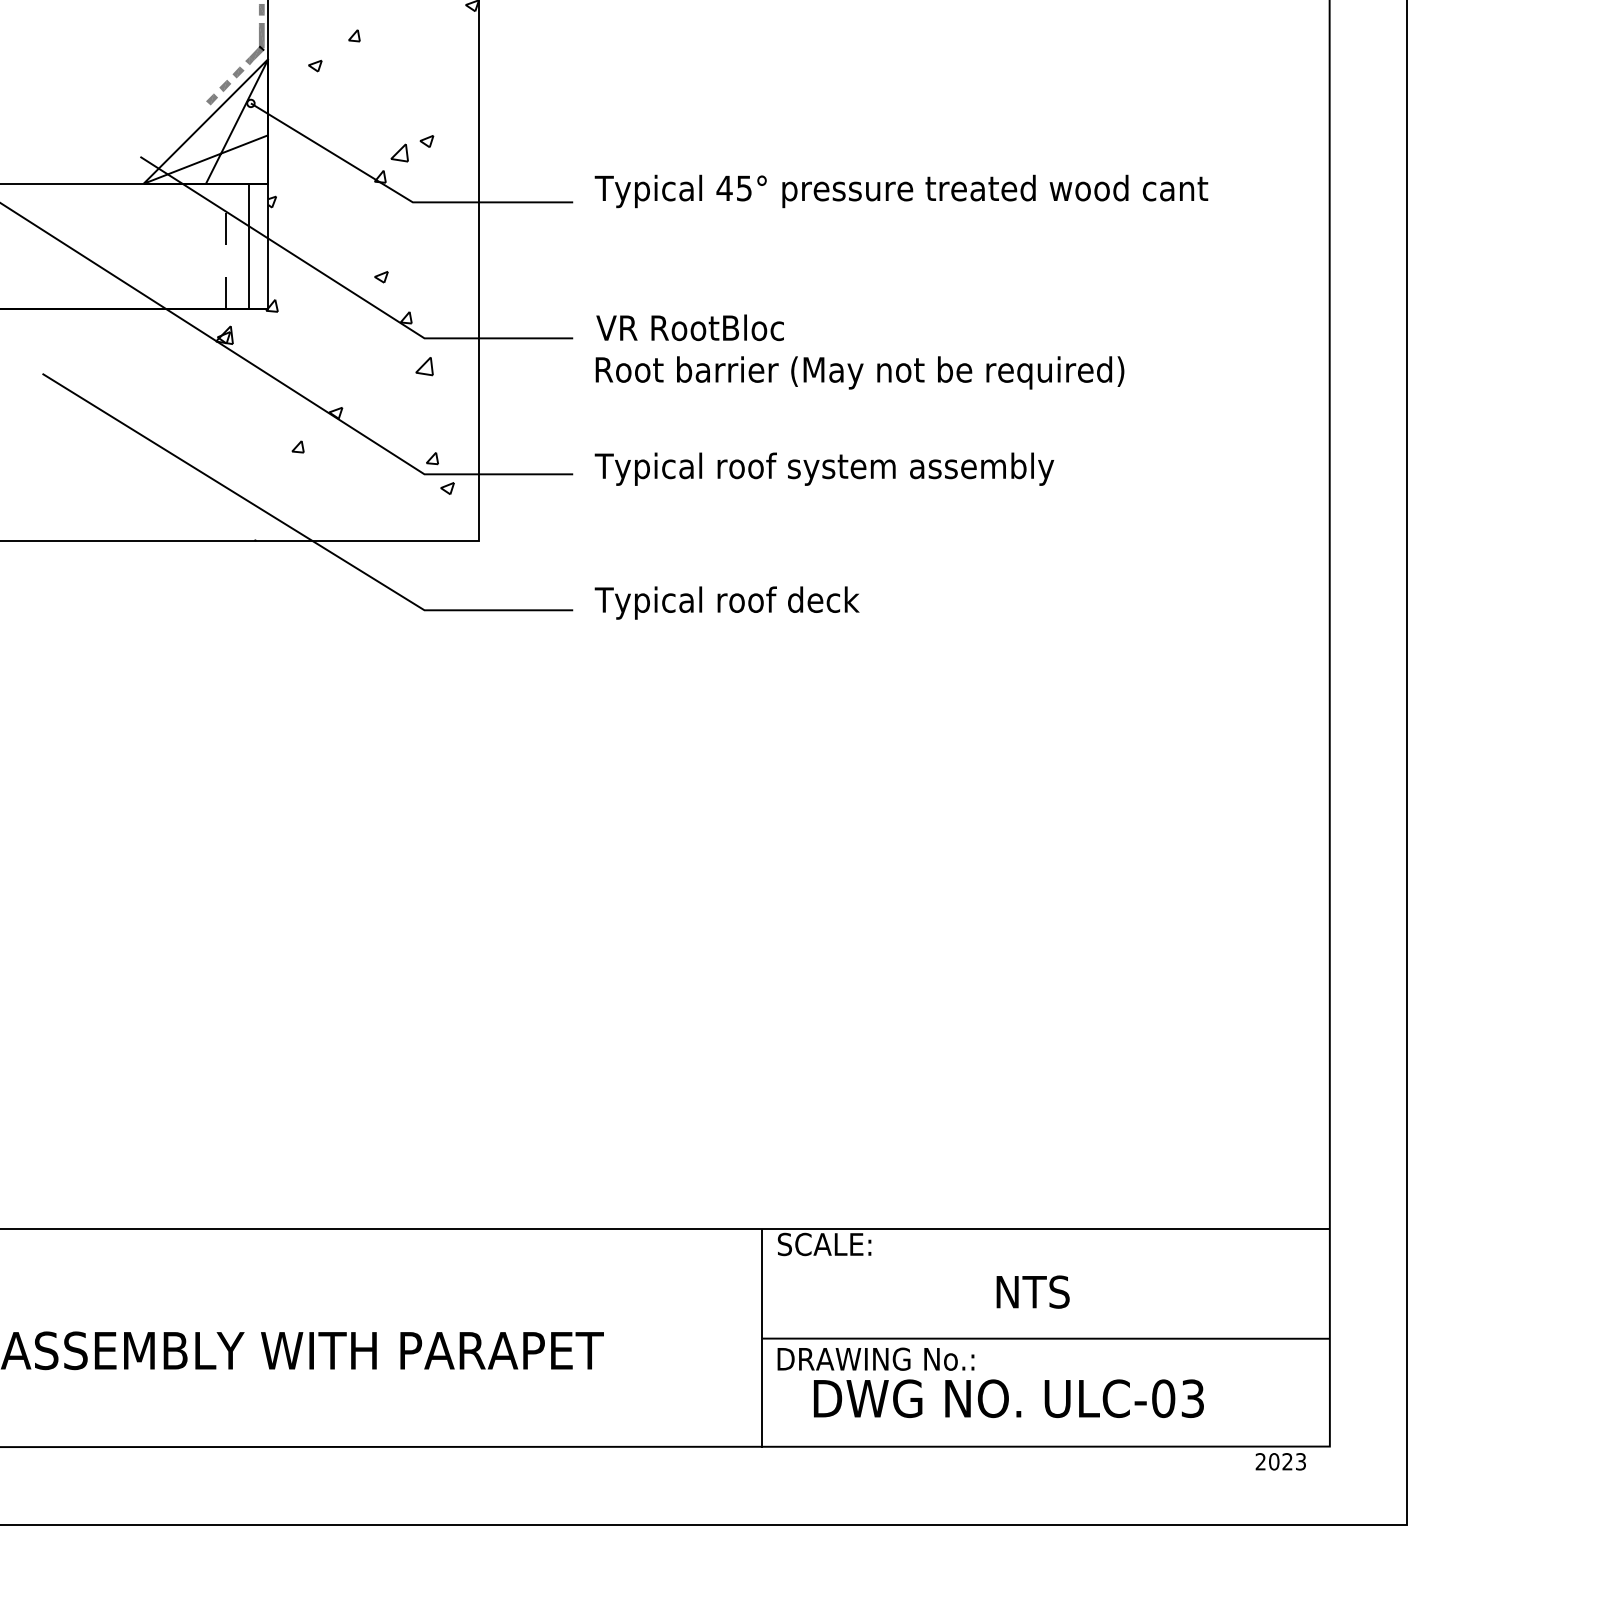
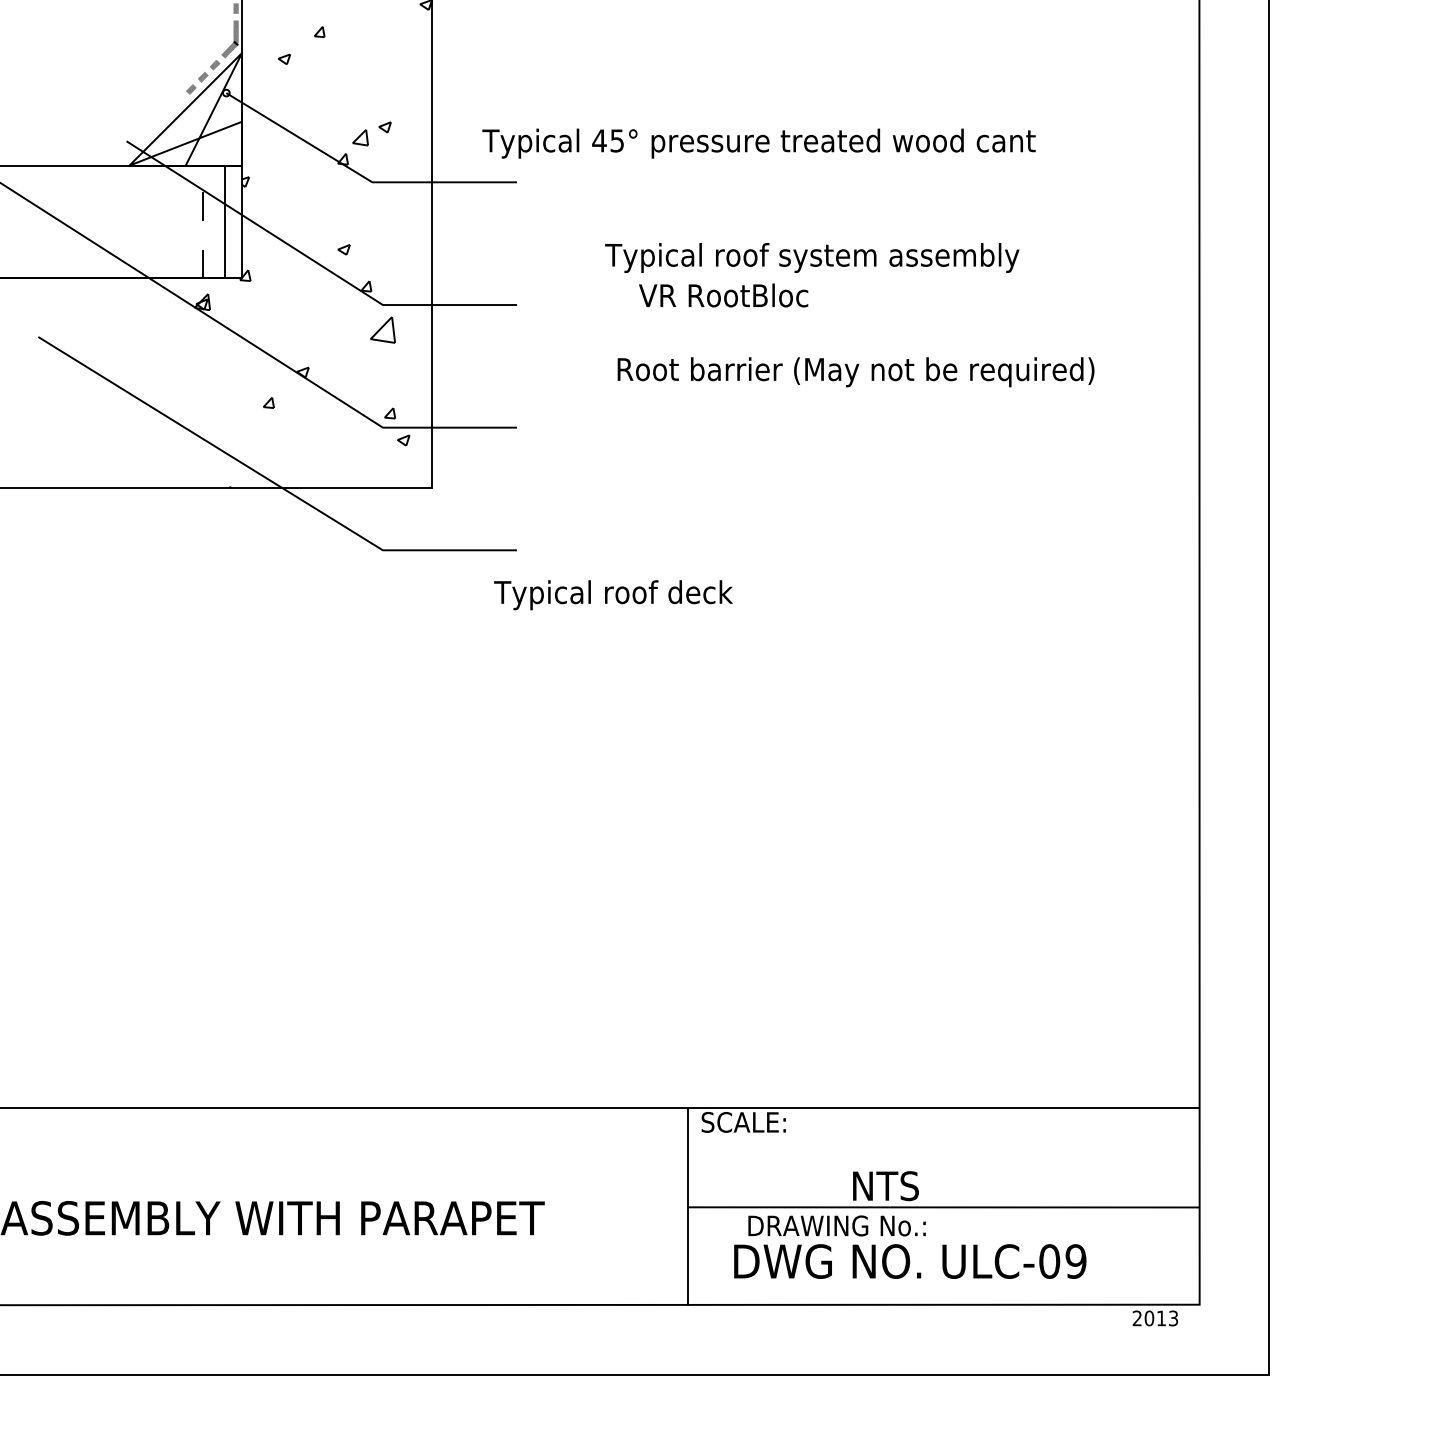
text: (901, 191) -> (759, 143), moved
text: (689, 327) -> (722, 295), moved
part: (424, 366) -> (382, 330), size x1.6
text: (859, 372) -> (855, 371), moved
text: (824, 468) -> (812, 257), moved
text: (726, 602) -> (612, 594), moved
text: (1032, 1291) -> (885, 1185), moved
text: (875, 1358) -> (836, 1225), moved
text: (1192, 1398) -> (1075, 1261), ULC-03 -> ULC-09
text: (1287, 1461) -> (1161, 1318), 2023 -> 2013

